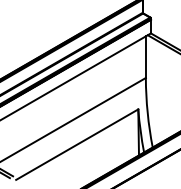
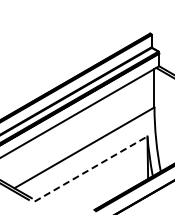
line: (77, 144) -> (91, 168), solid -> dashed

